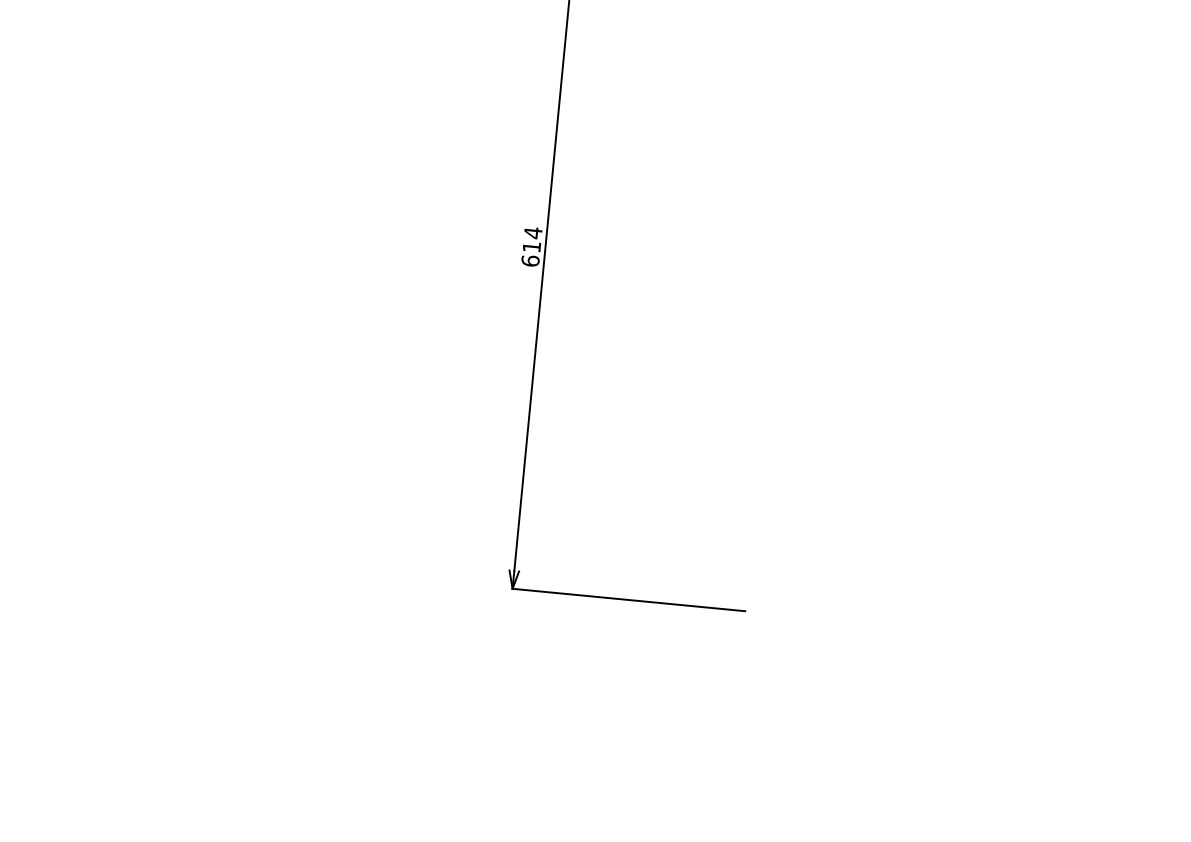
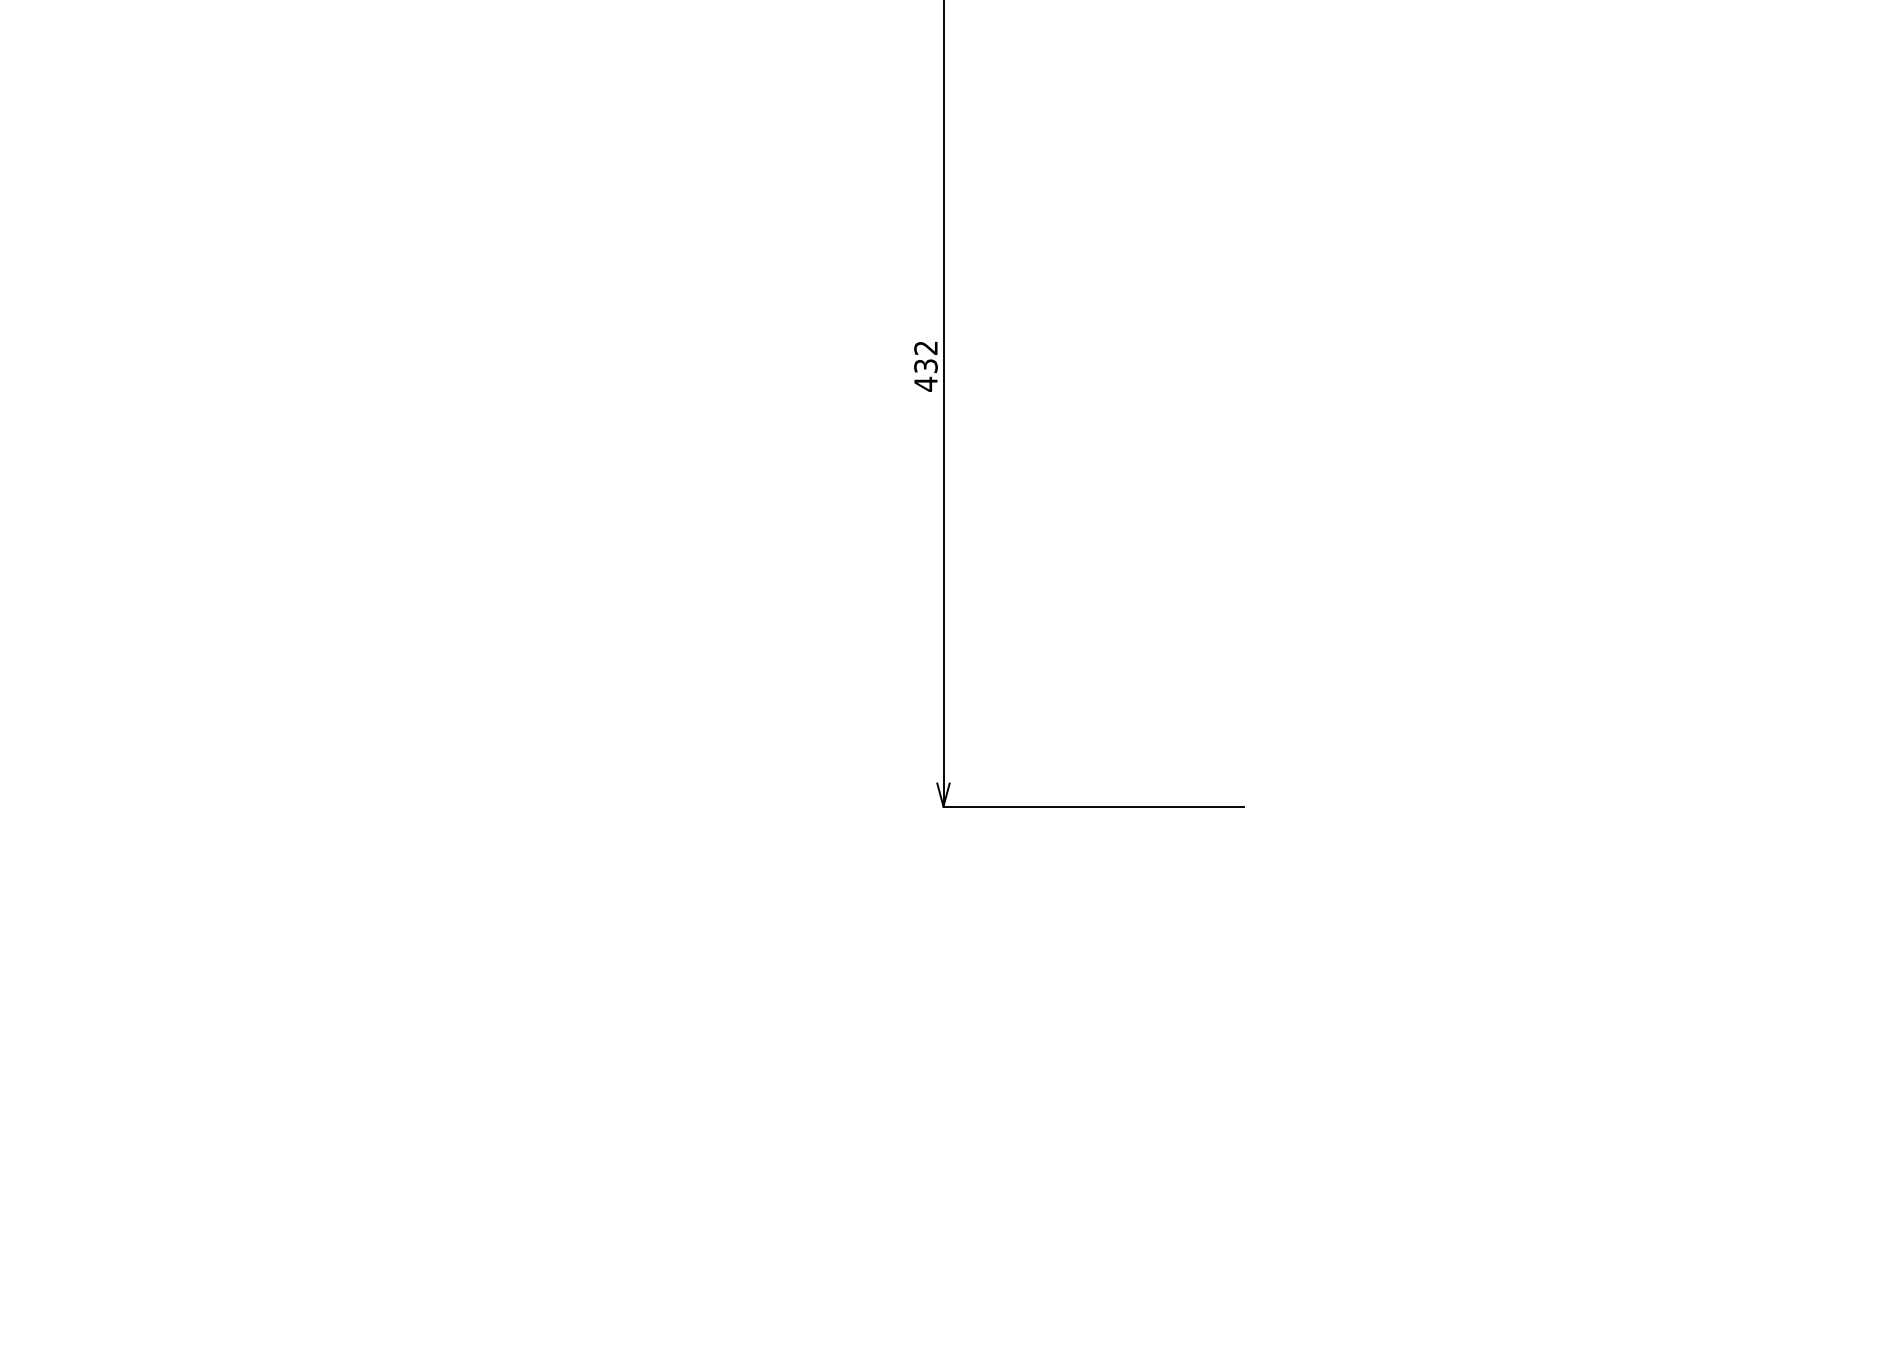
text: (531, 246) -> (925, 365), 614 -> 432

